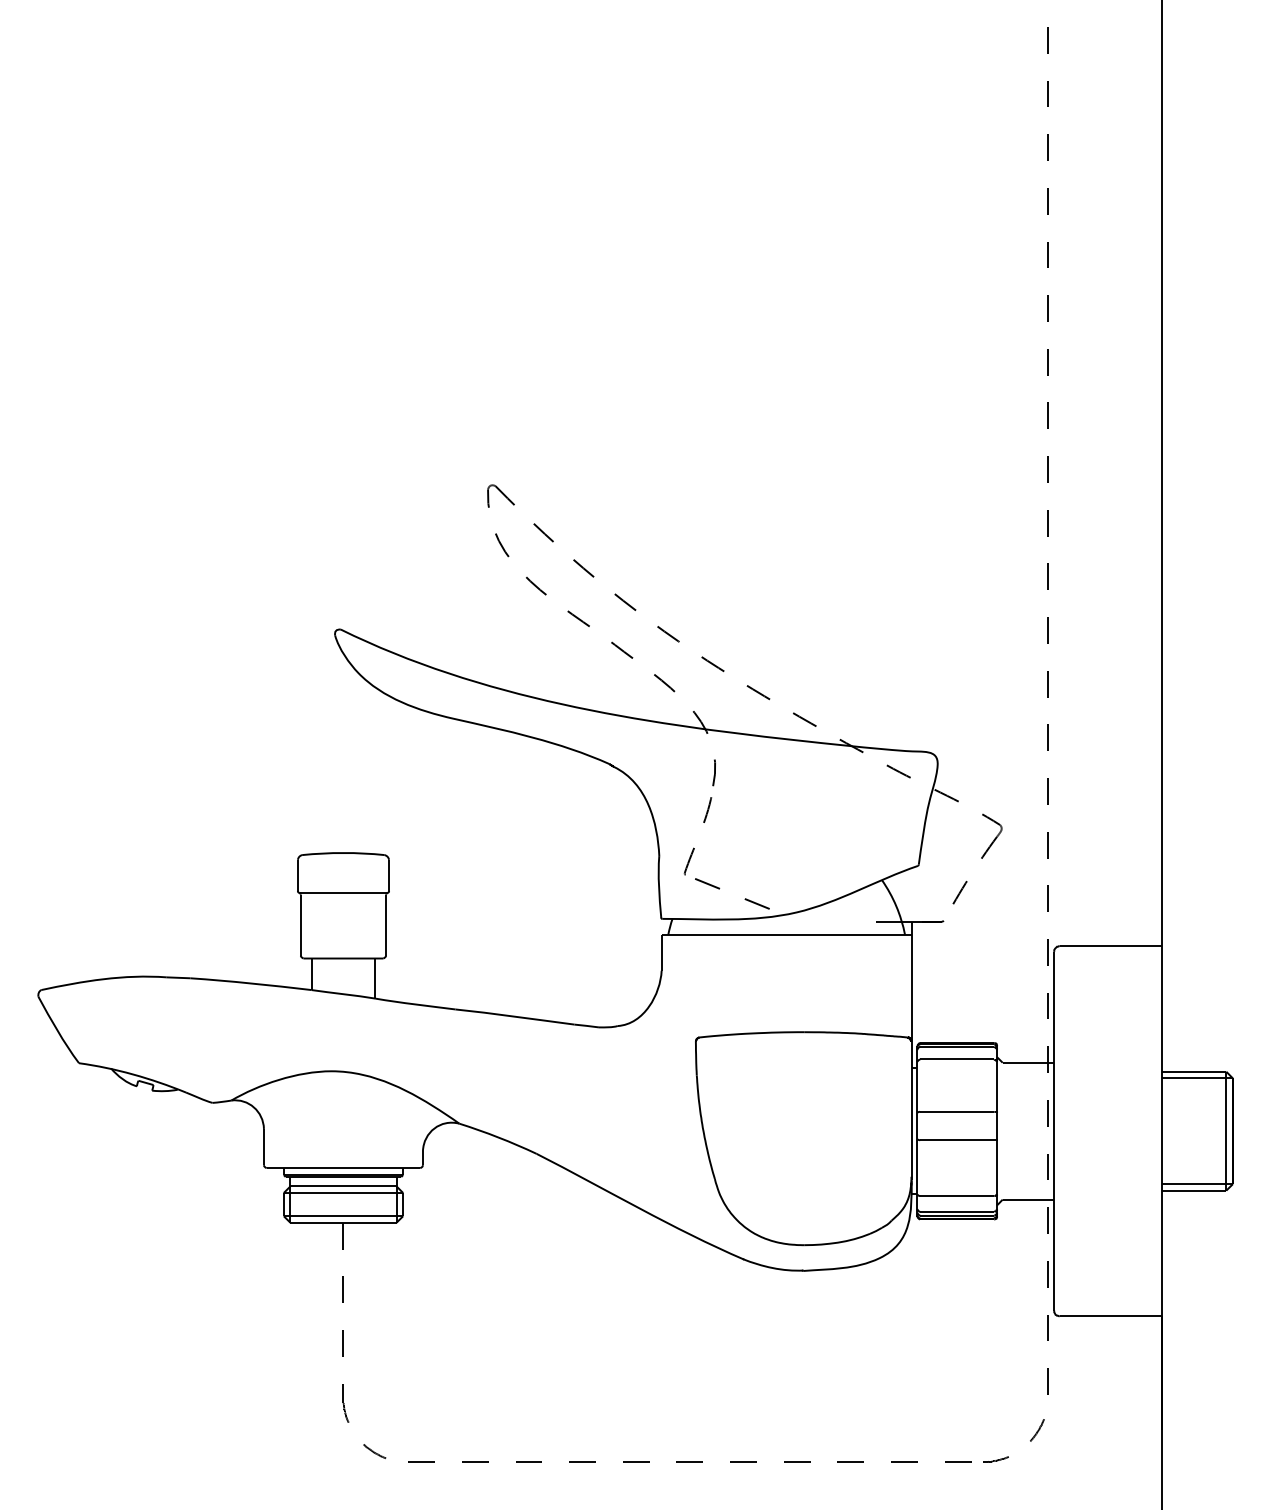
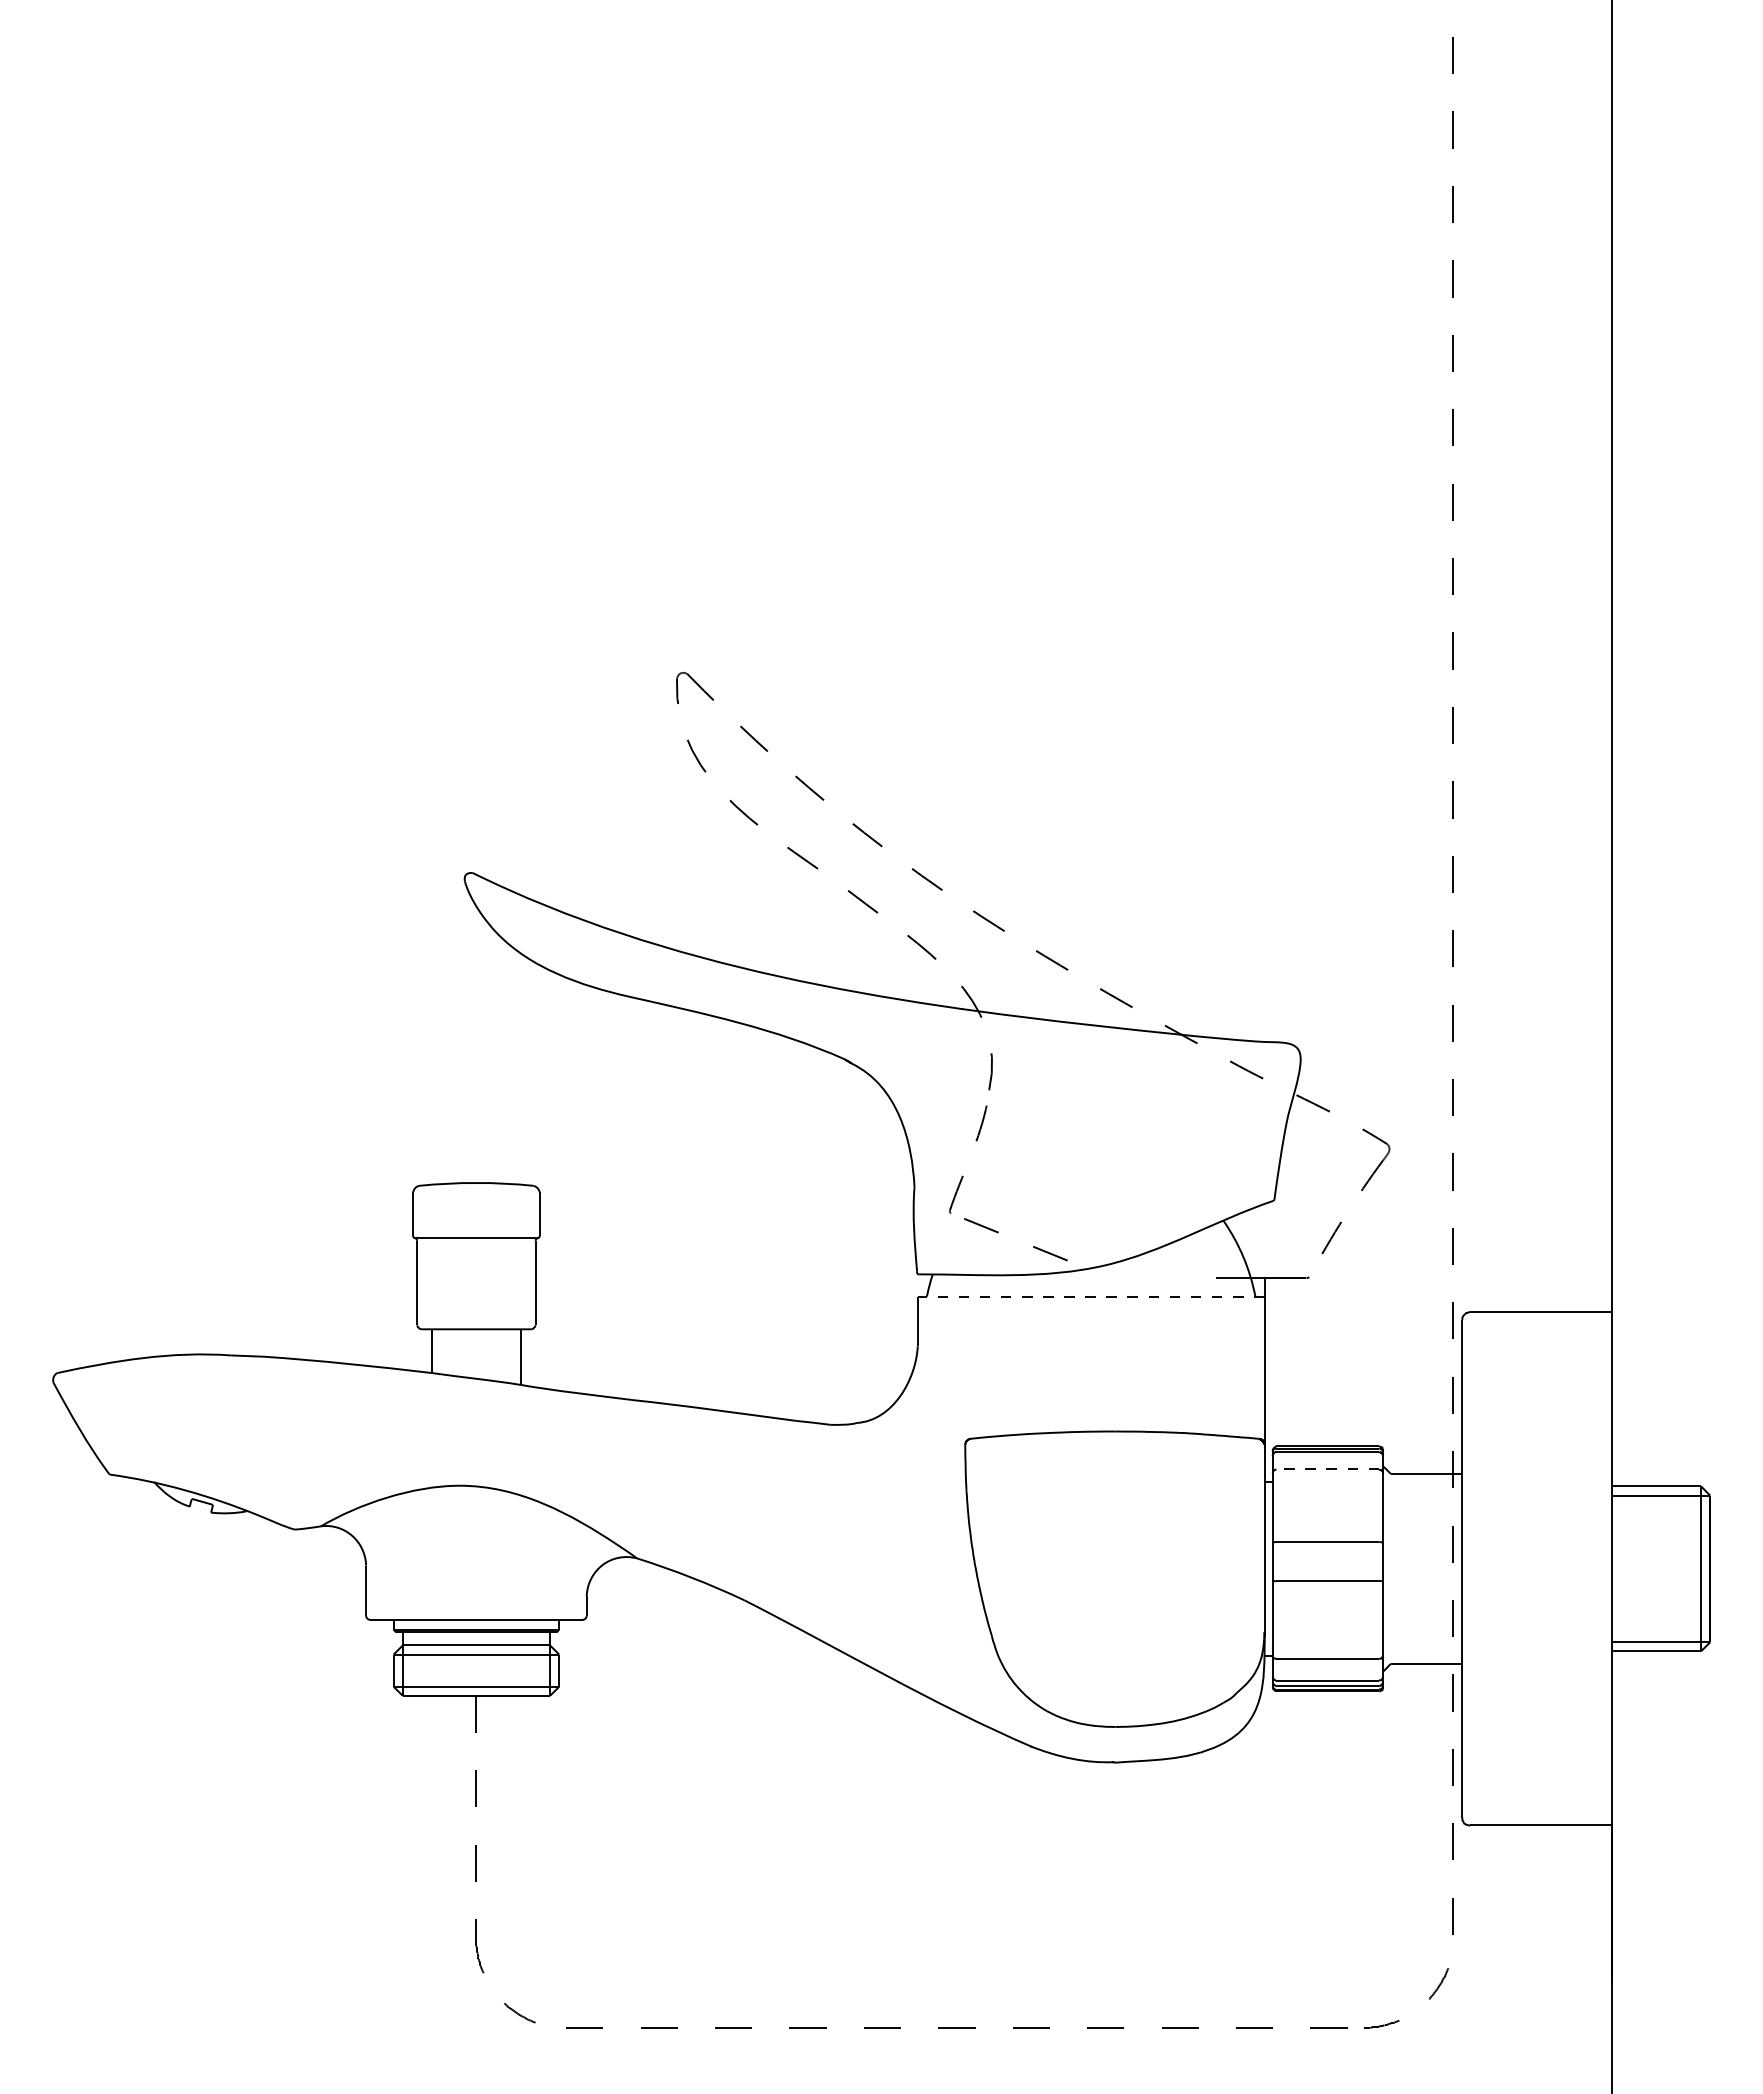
line: (786, 934) -> (1090, 1296), solid -> dashed
line: (957, 1059) -> (1327, 1469), solid -> dashed

